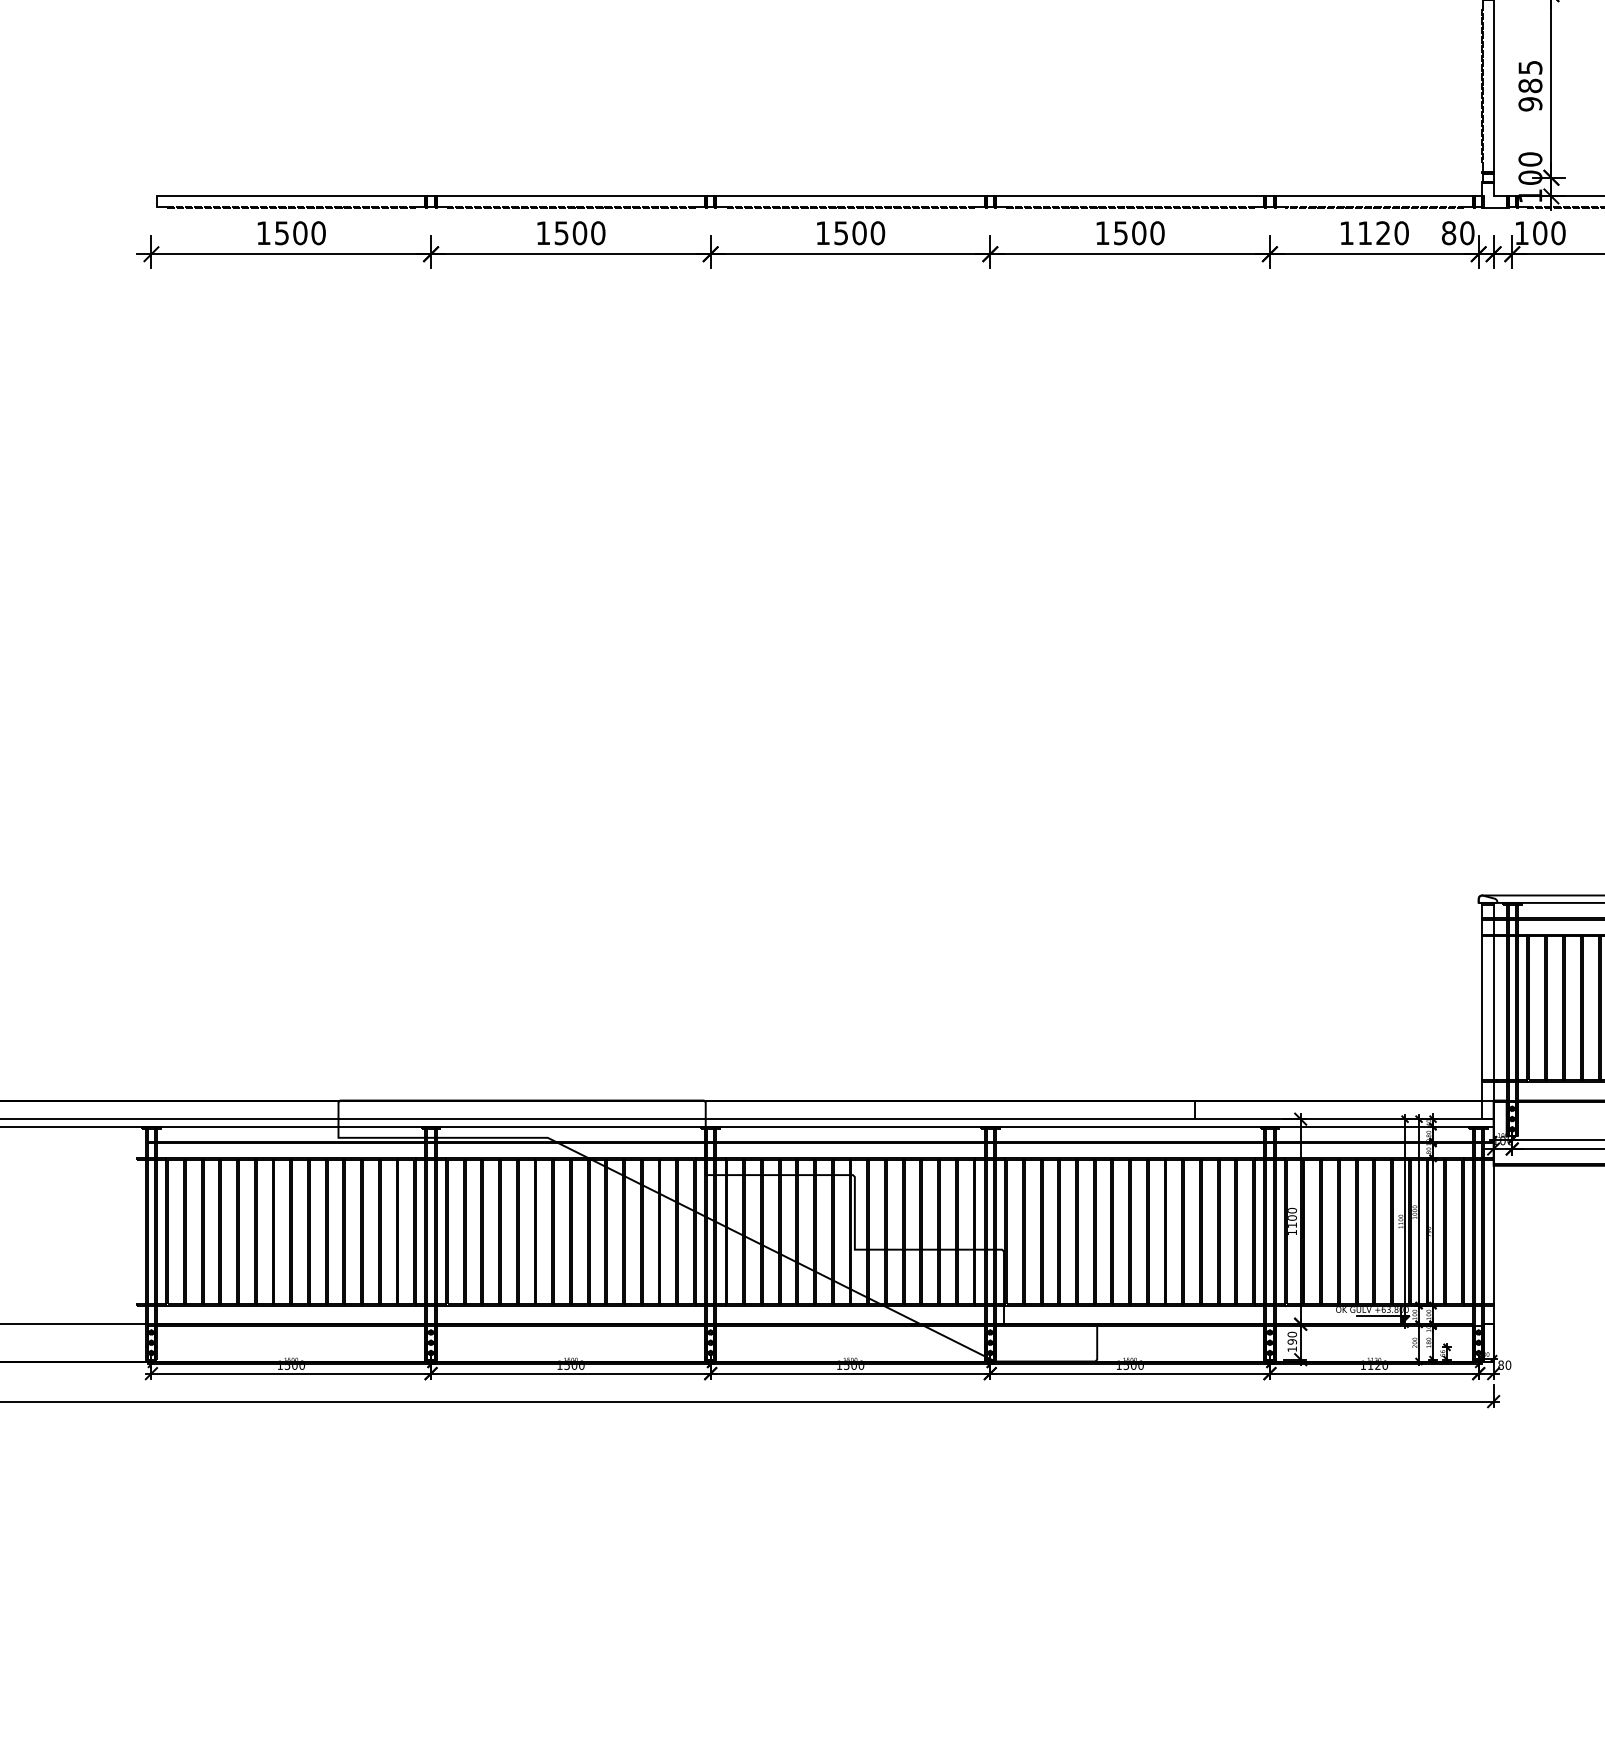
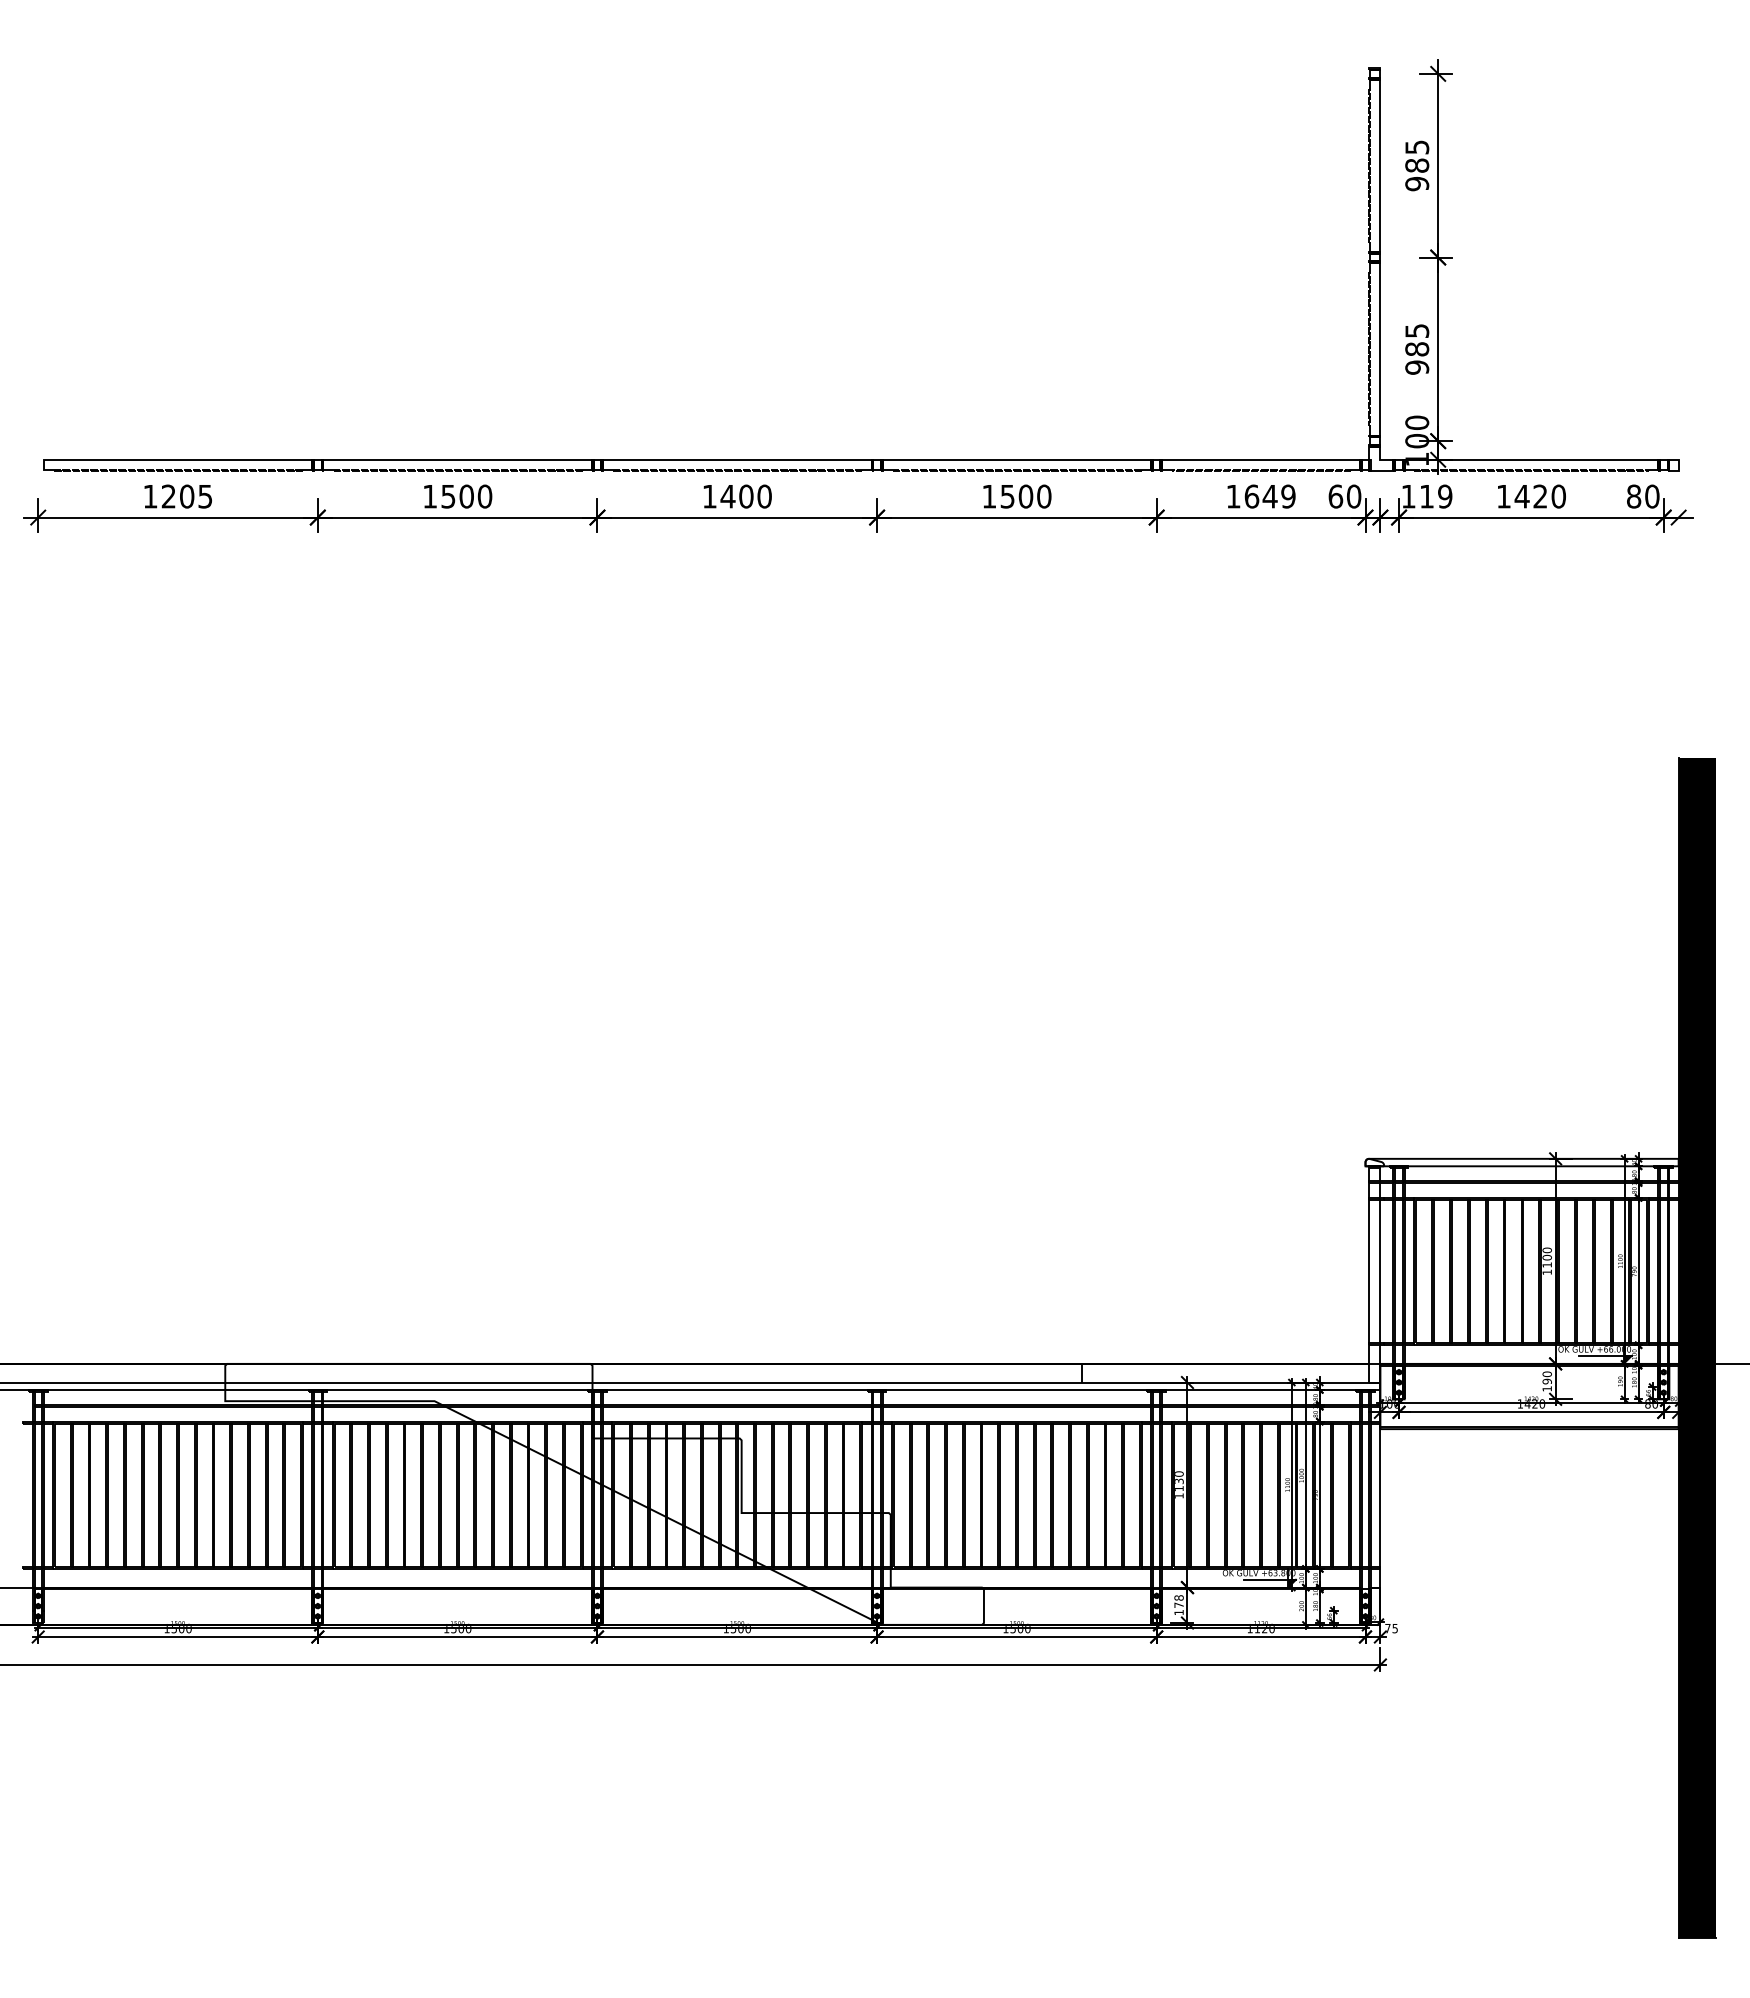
text: (299, 233) -> (186, 496), 1500 -> 1205
text: (840, 233) -> (727, 496), 1500 -> 1400
text: (1382, 233) -> (1269, 496), 1120 -> 1649
text: (1448, 233) -> (1335, 496), 80 -> 60
text: (1548, 233) -> (1435, 496), 100 -> 119
text: (1292, 1218) -> (1179, 1481), 1100 -> 1130
text: (1291, 1338) -> (1178, 1601), 190 -> 178
text: (1504, 1365) -> (1391, 1628), 80 -> 75

